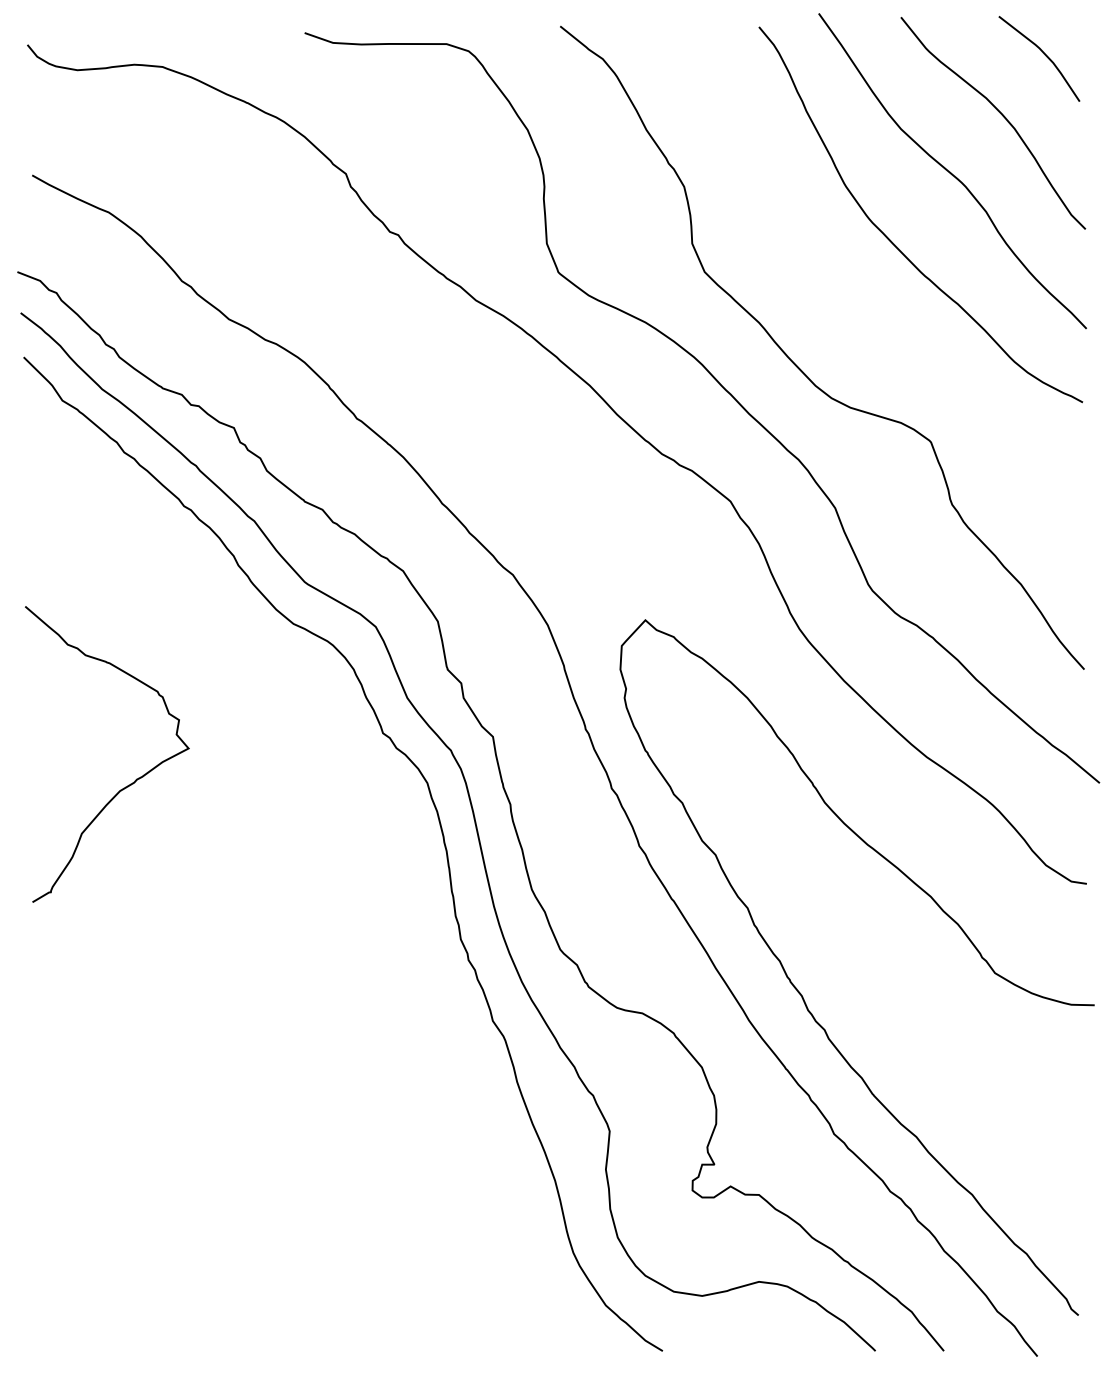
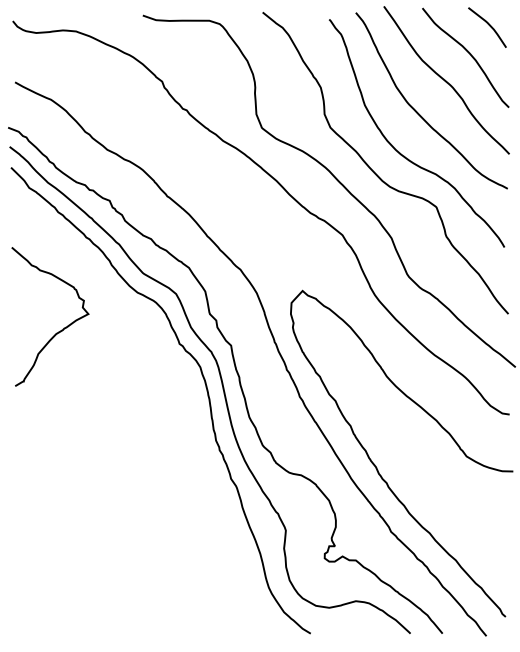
curve: (851, 322) -> (399, 151), added
curve: (124, 785) -> (58, 331), moved

